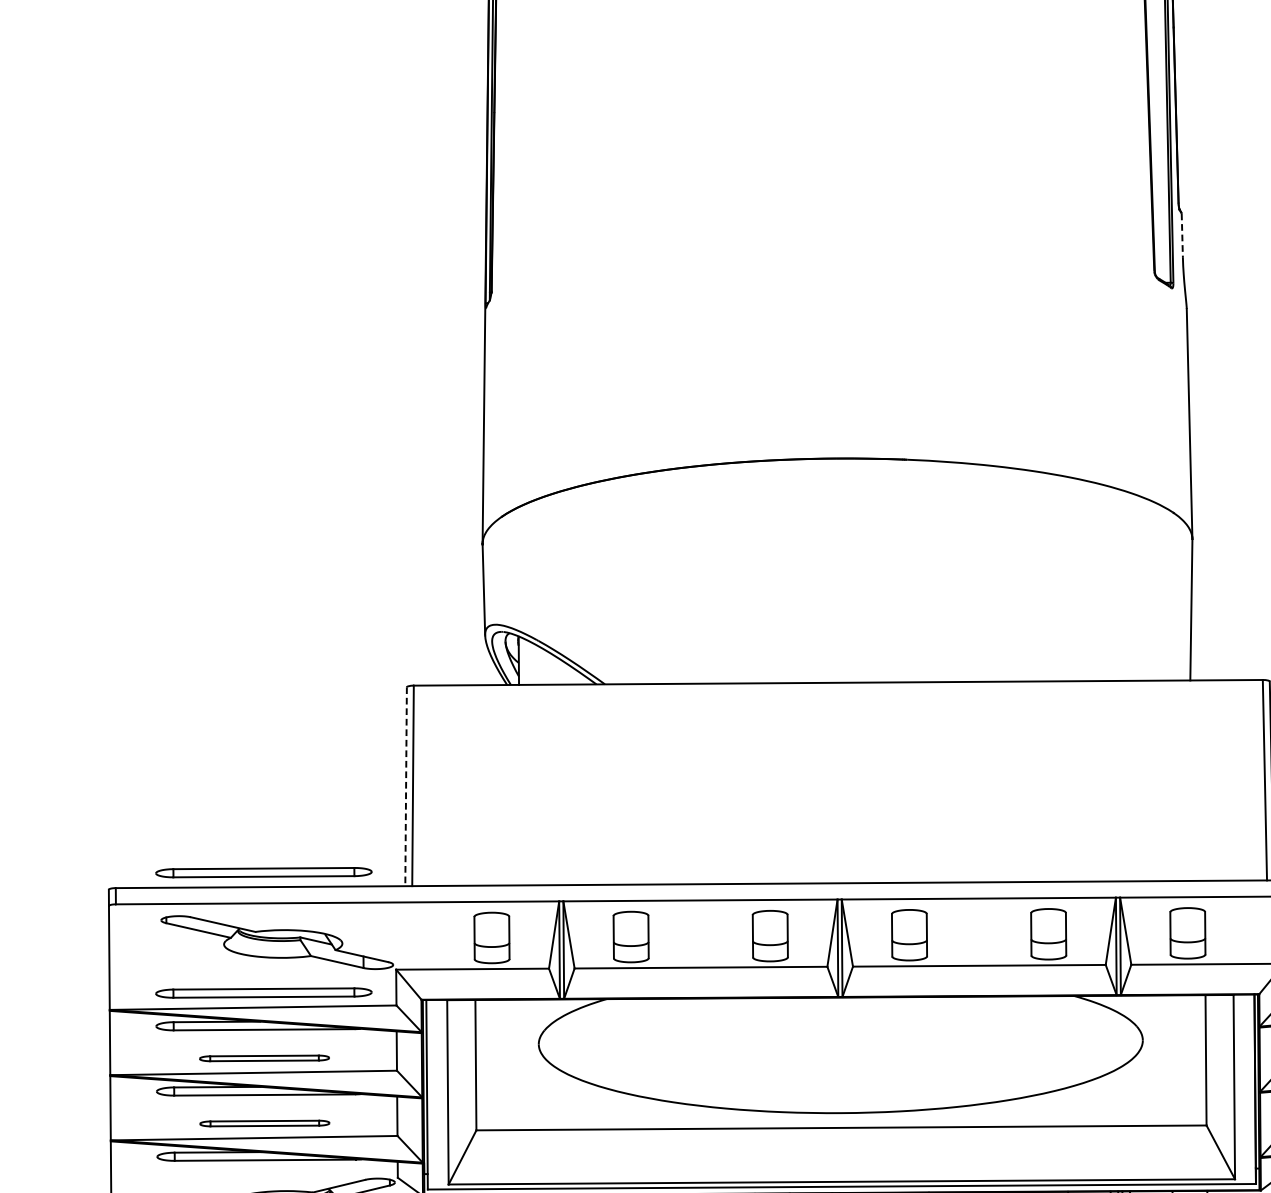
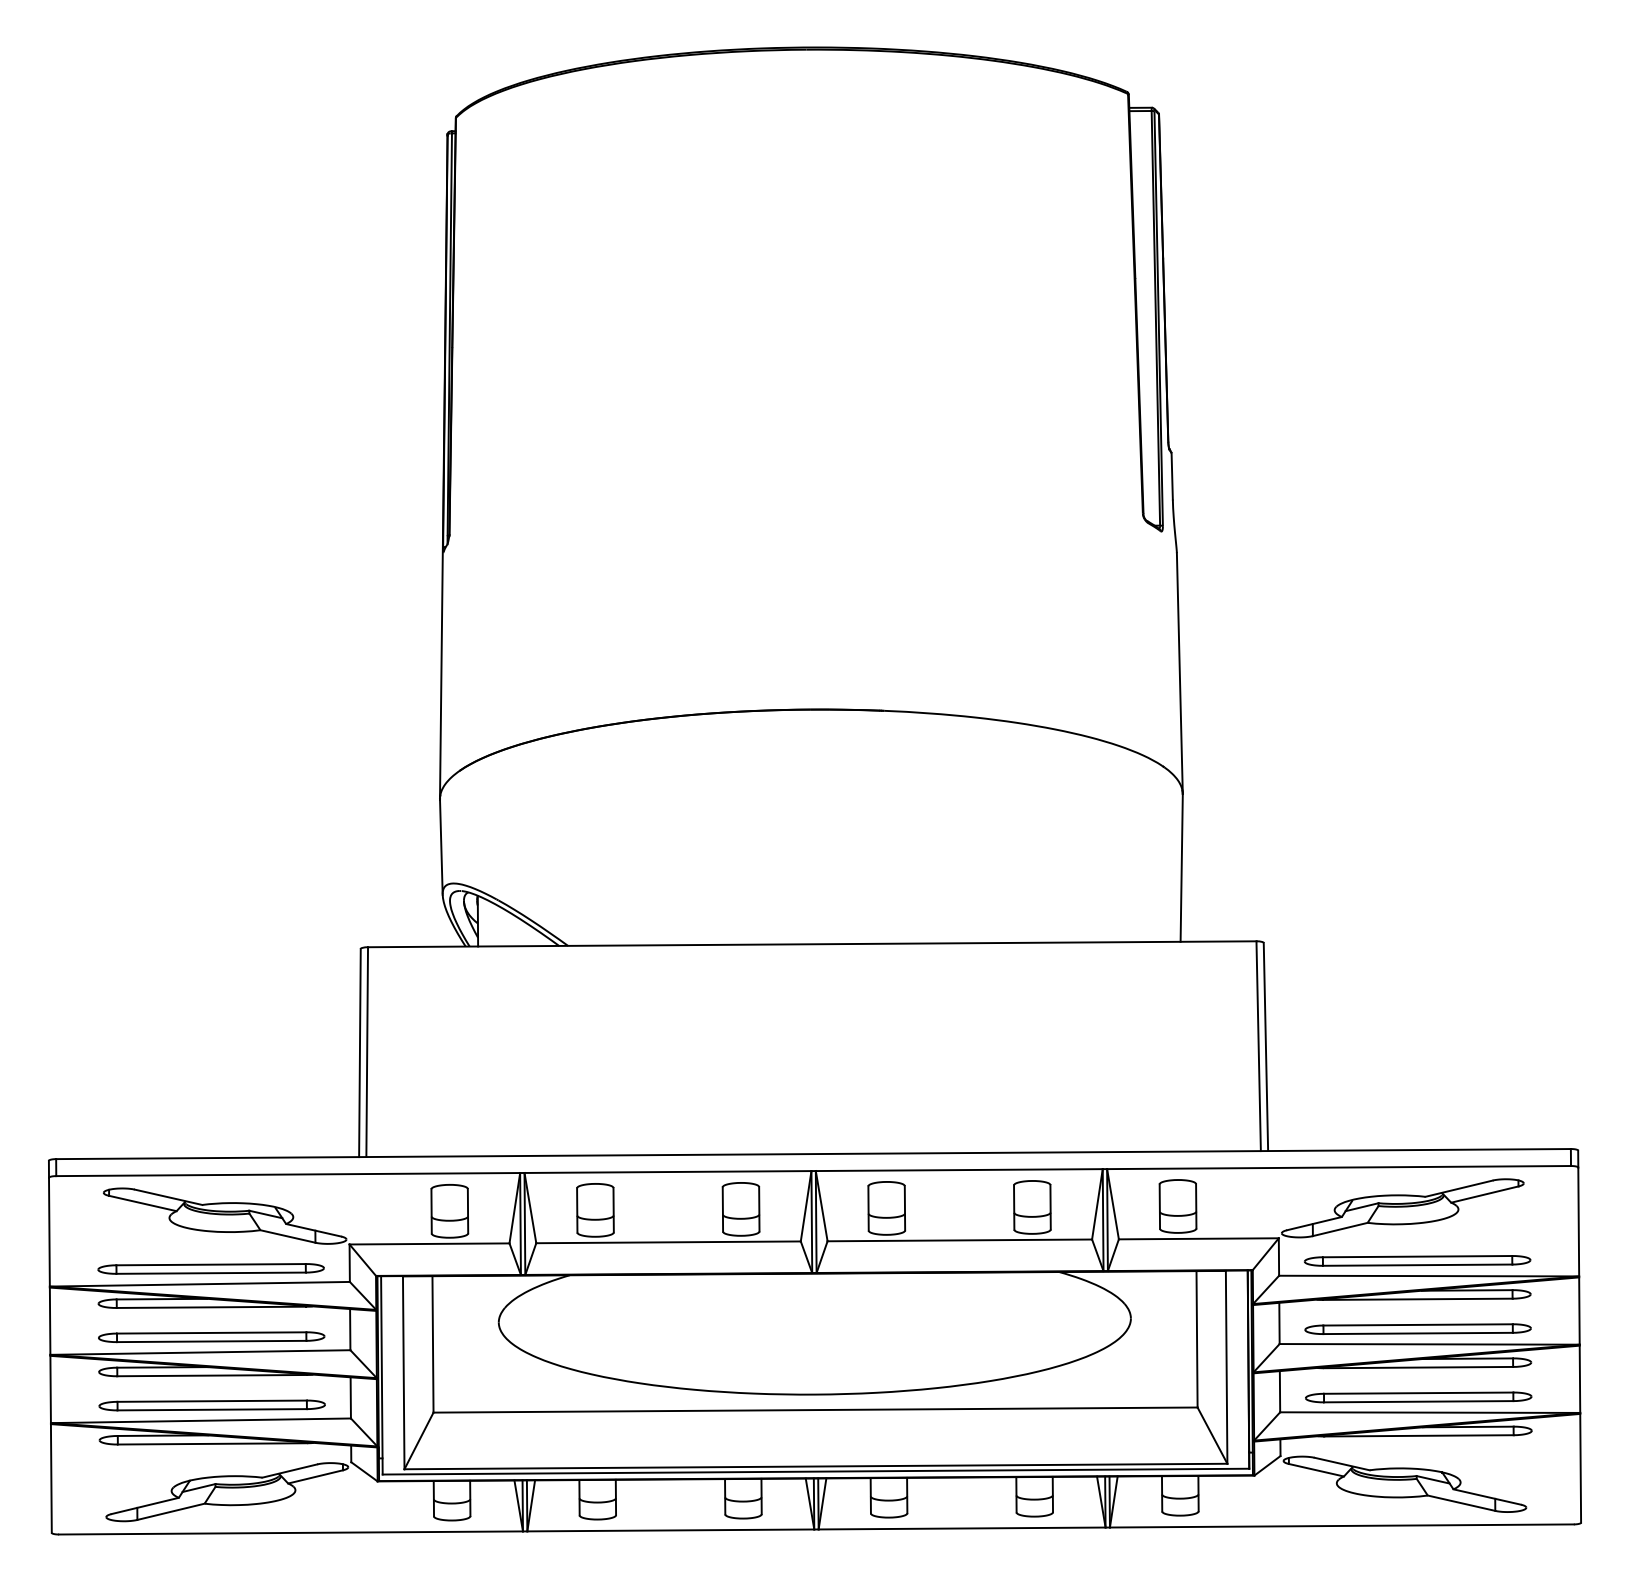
line: (1182, 235) -> (1172, 476), dashed -> solid
line: (405, 787) -> (359, 1053), dashed -> solid
part: (263, 872) -> (210, 1142), removed
part: (264, 1058) -> (211, 1337), size x1.67
part: (264, 1123) -> (211, 1405), size x1.67

